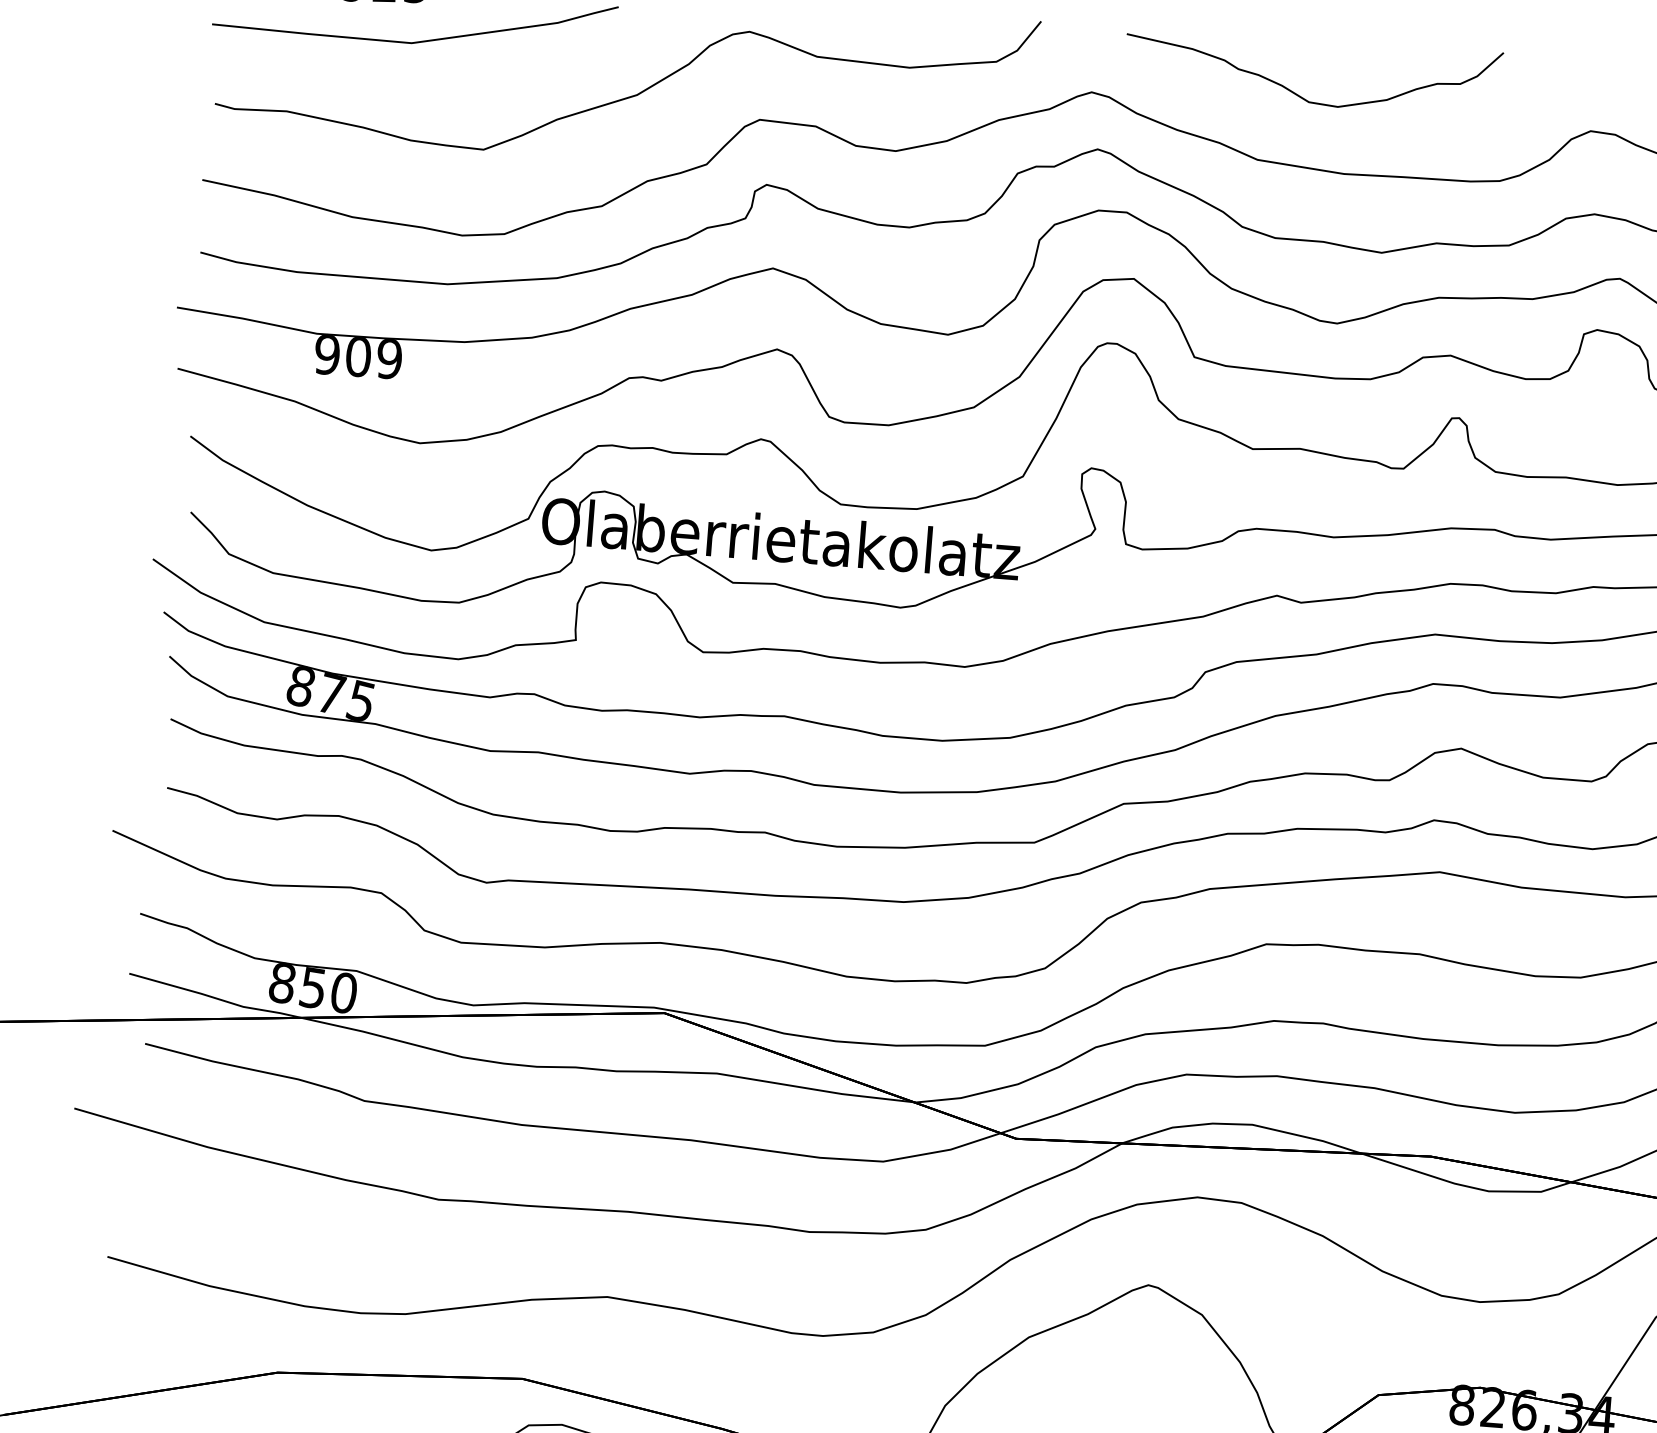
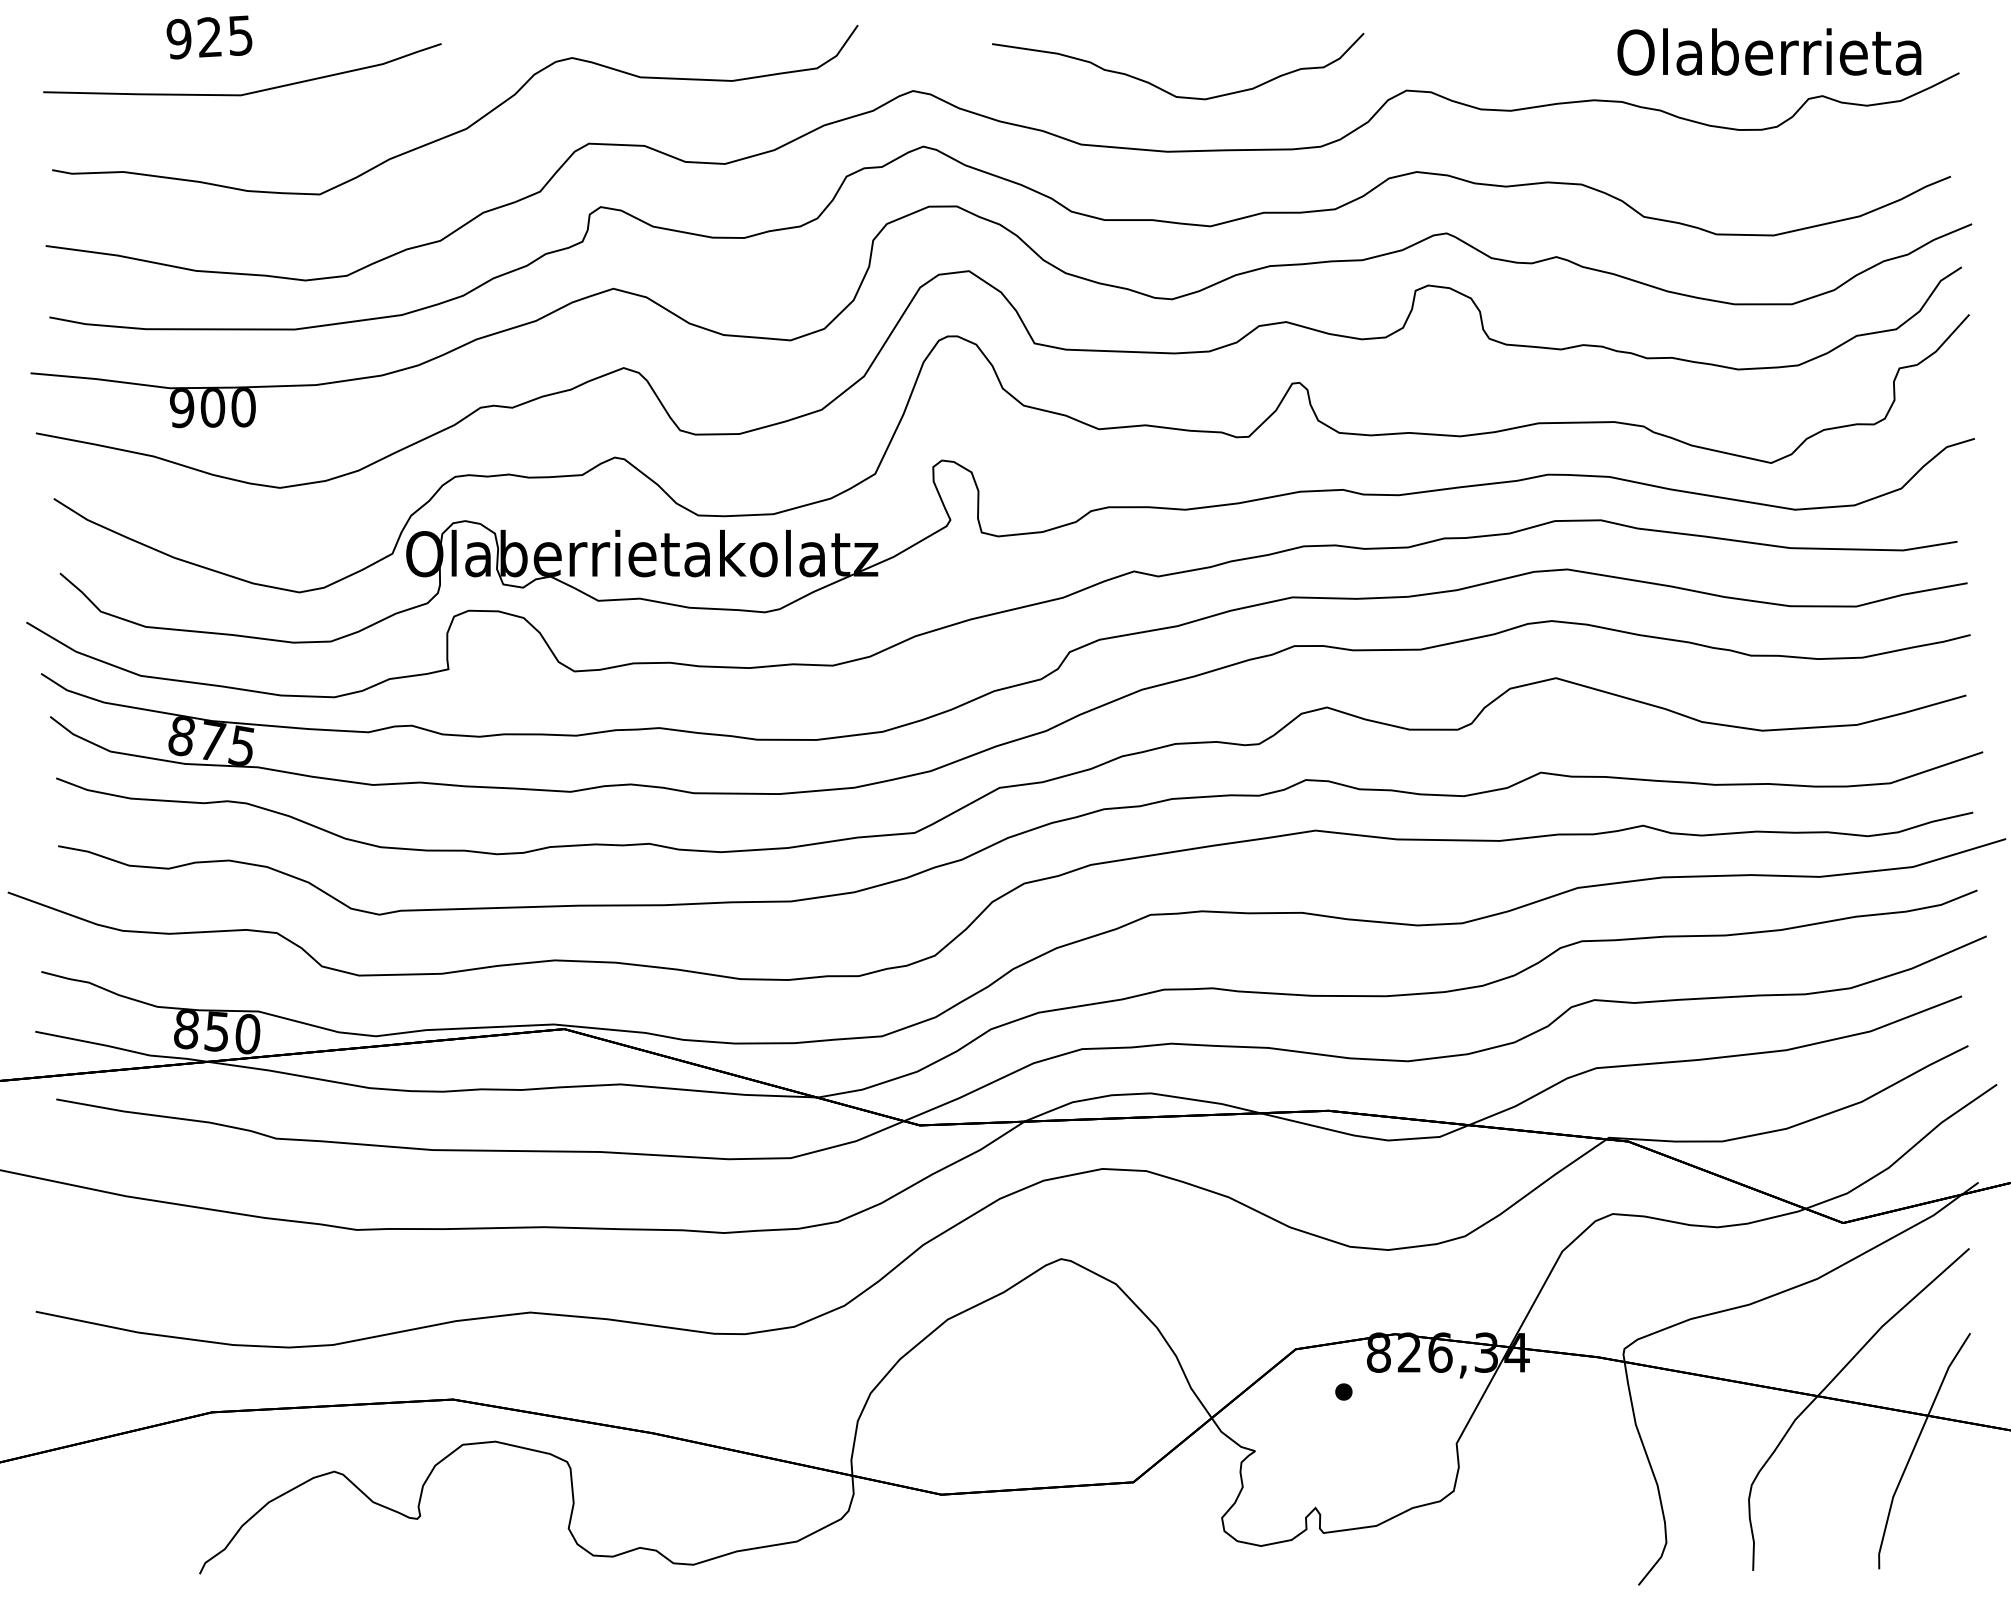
curve: (1299, 94) -> (1166, 90), moved
text: (389, 359) -> (243, 407), 909 -> 900

